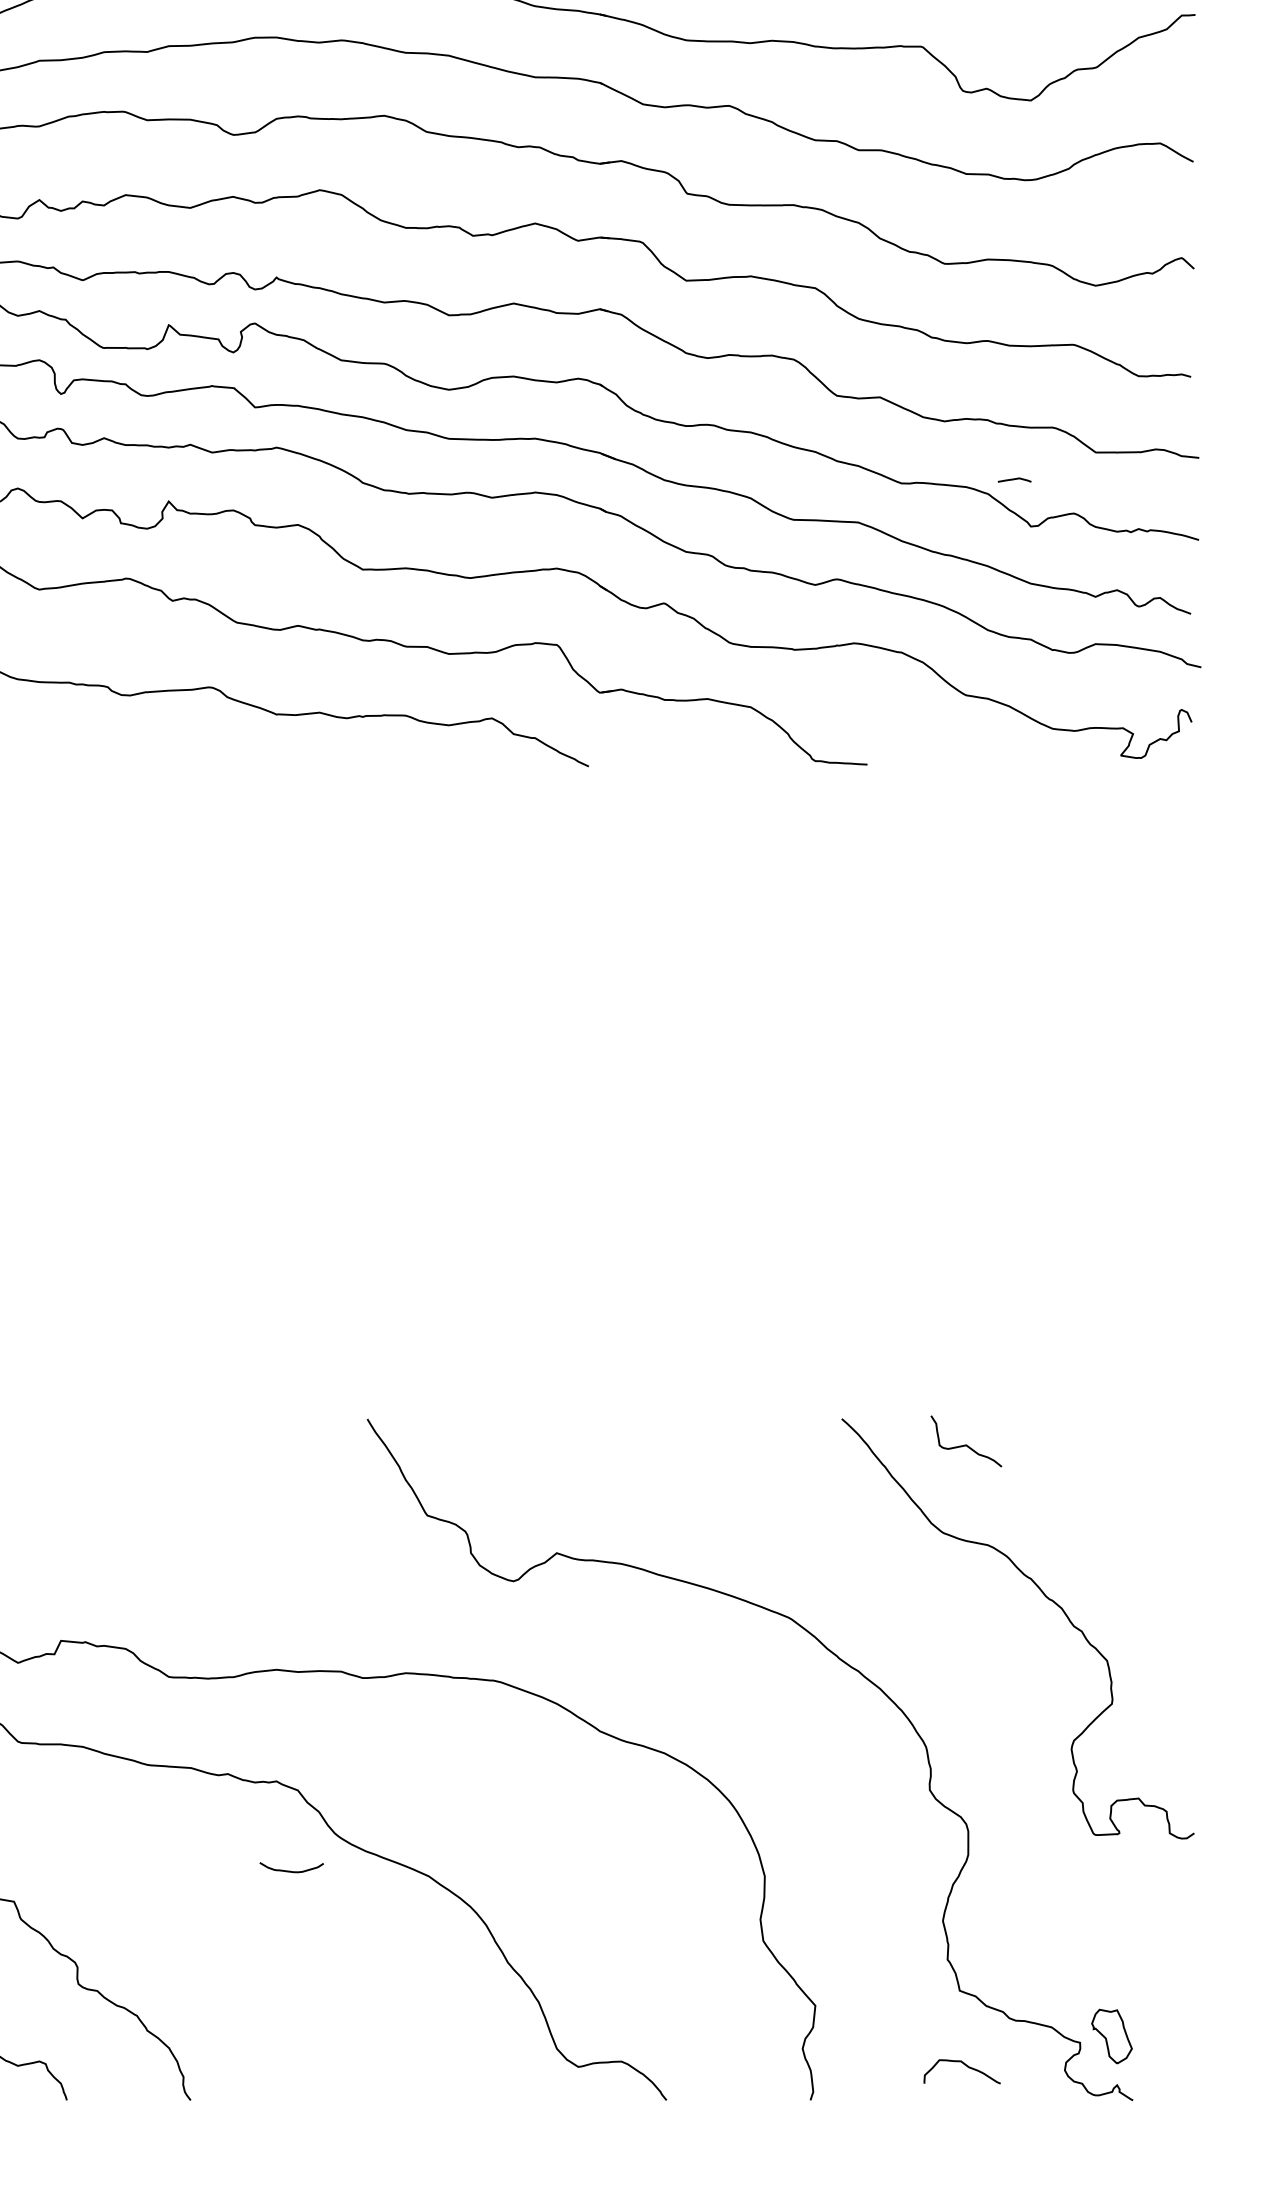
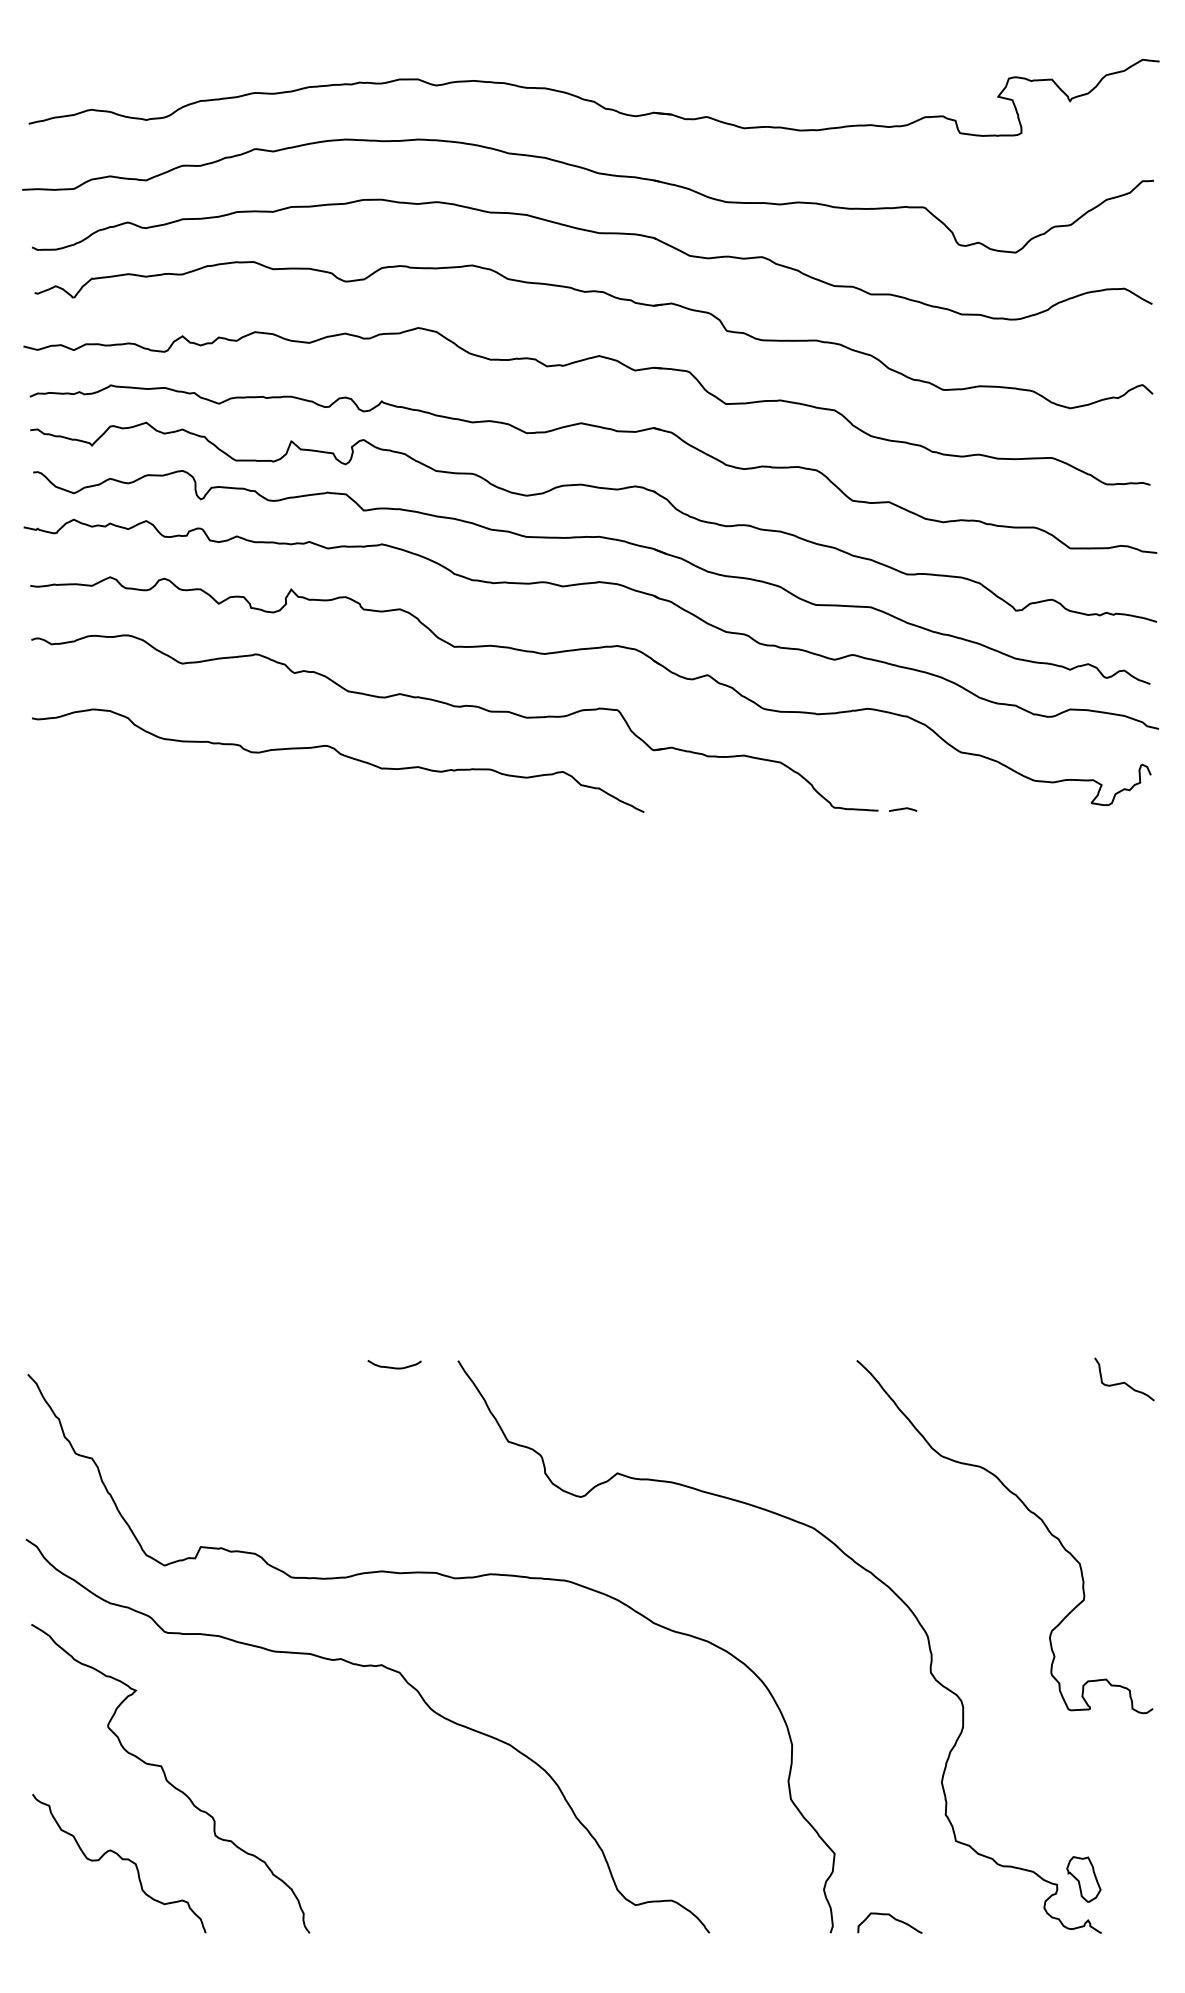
curve: (1015, 479) -> (903, 809), moved
curve: (966, 1443) -> (1124, 1381), moved
curve: (291, 1871) -> (394, 1367), moved
curve: (965, 2066) -> (892, 1918), moved

